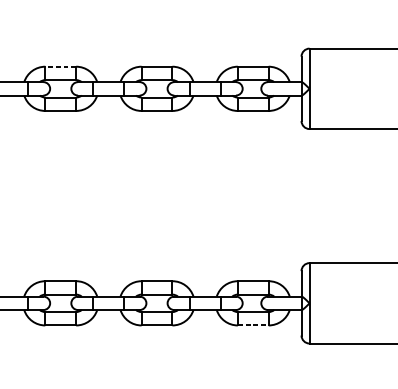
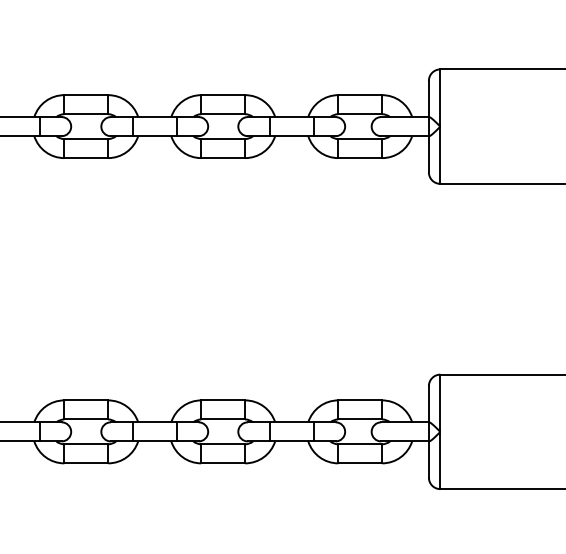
line: (60, 66) -> (86, 95), dashed -> solid
line: (253, 325) -> (360, 463), dashed -> solid

